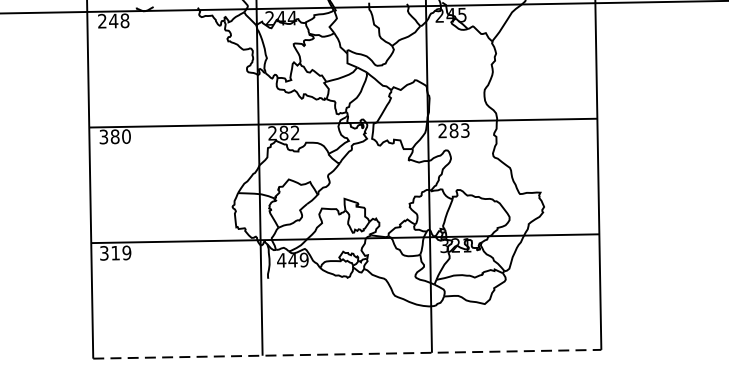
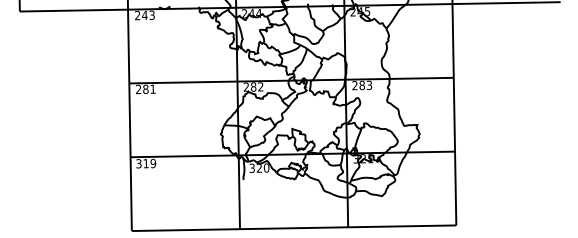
text: (123, 19) -> (151, 14), 248 -> 243
text: (114, 137) -> (145, 89), 380 -> 281
text: (293, 259) -> (259, 167), 449 -> 320
line: (347, 354) -> (294, 228), dashed -> solid

